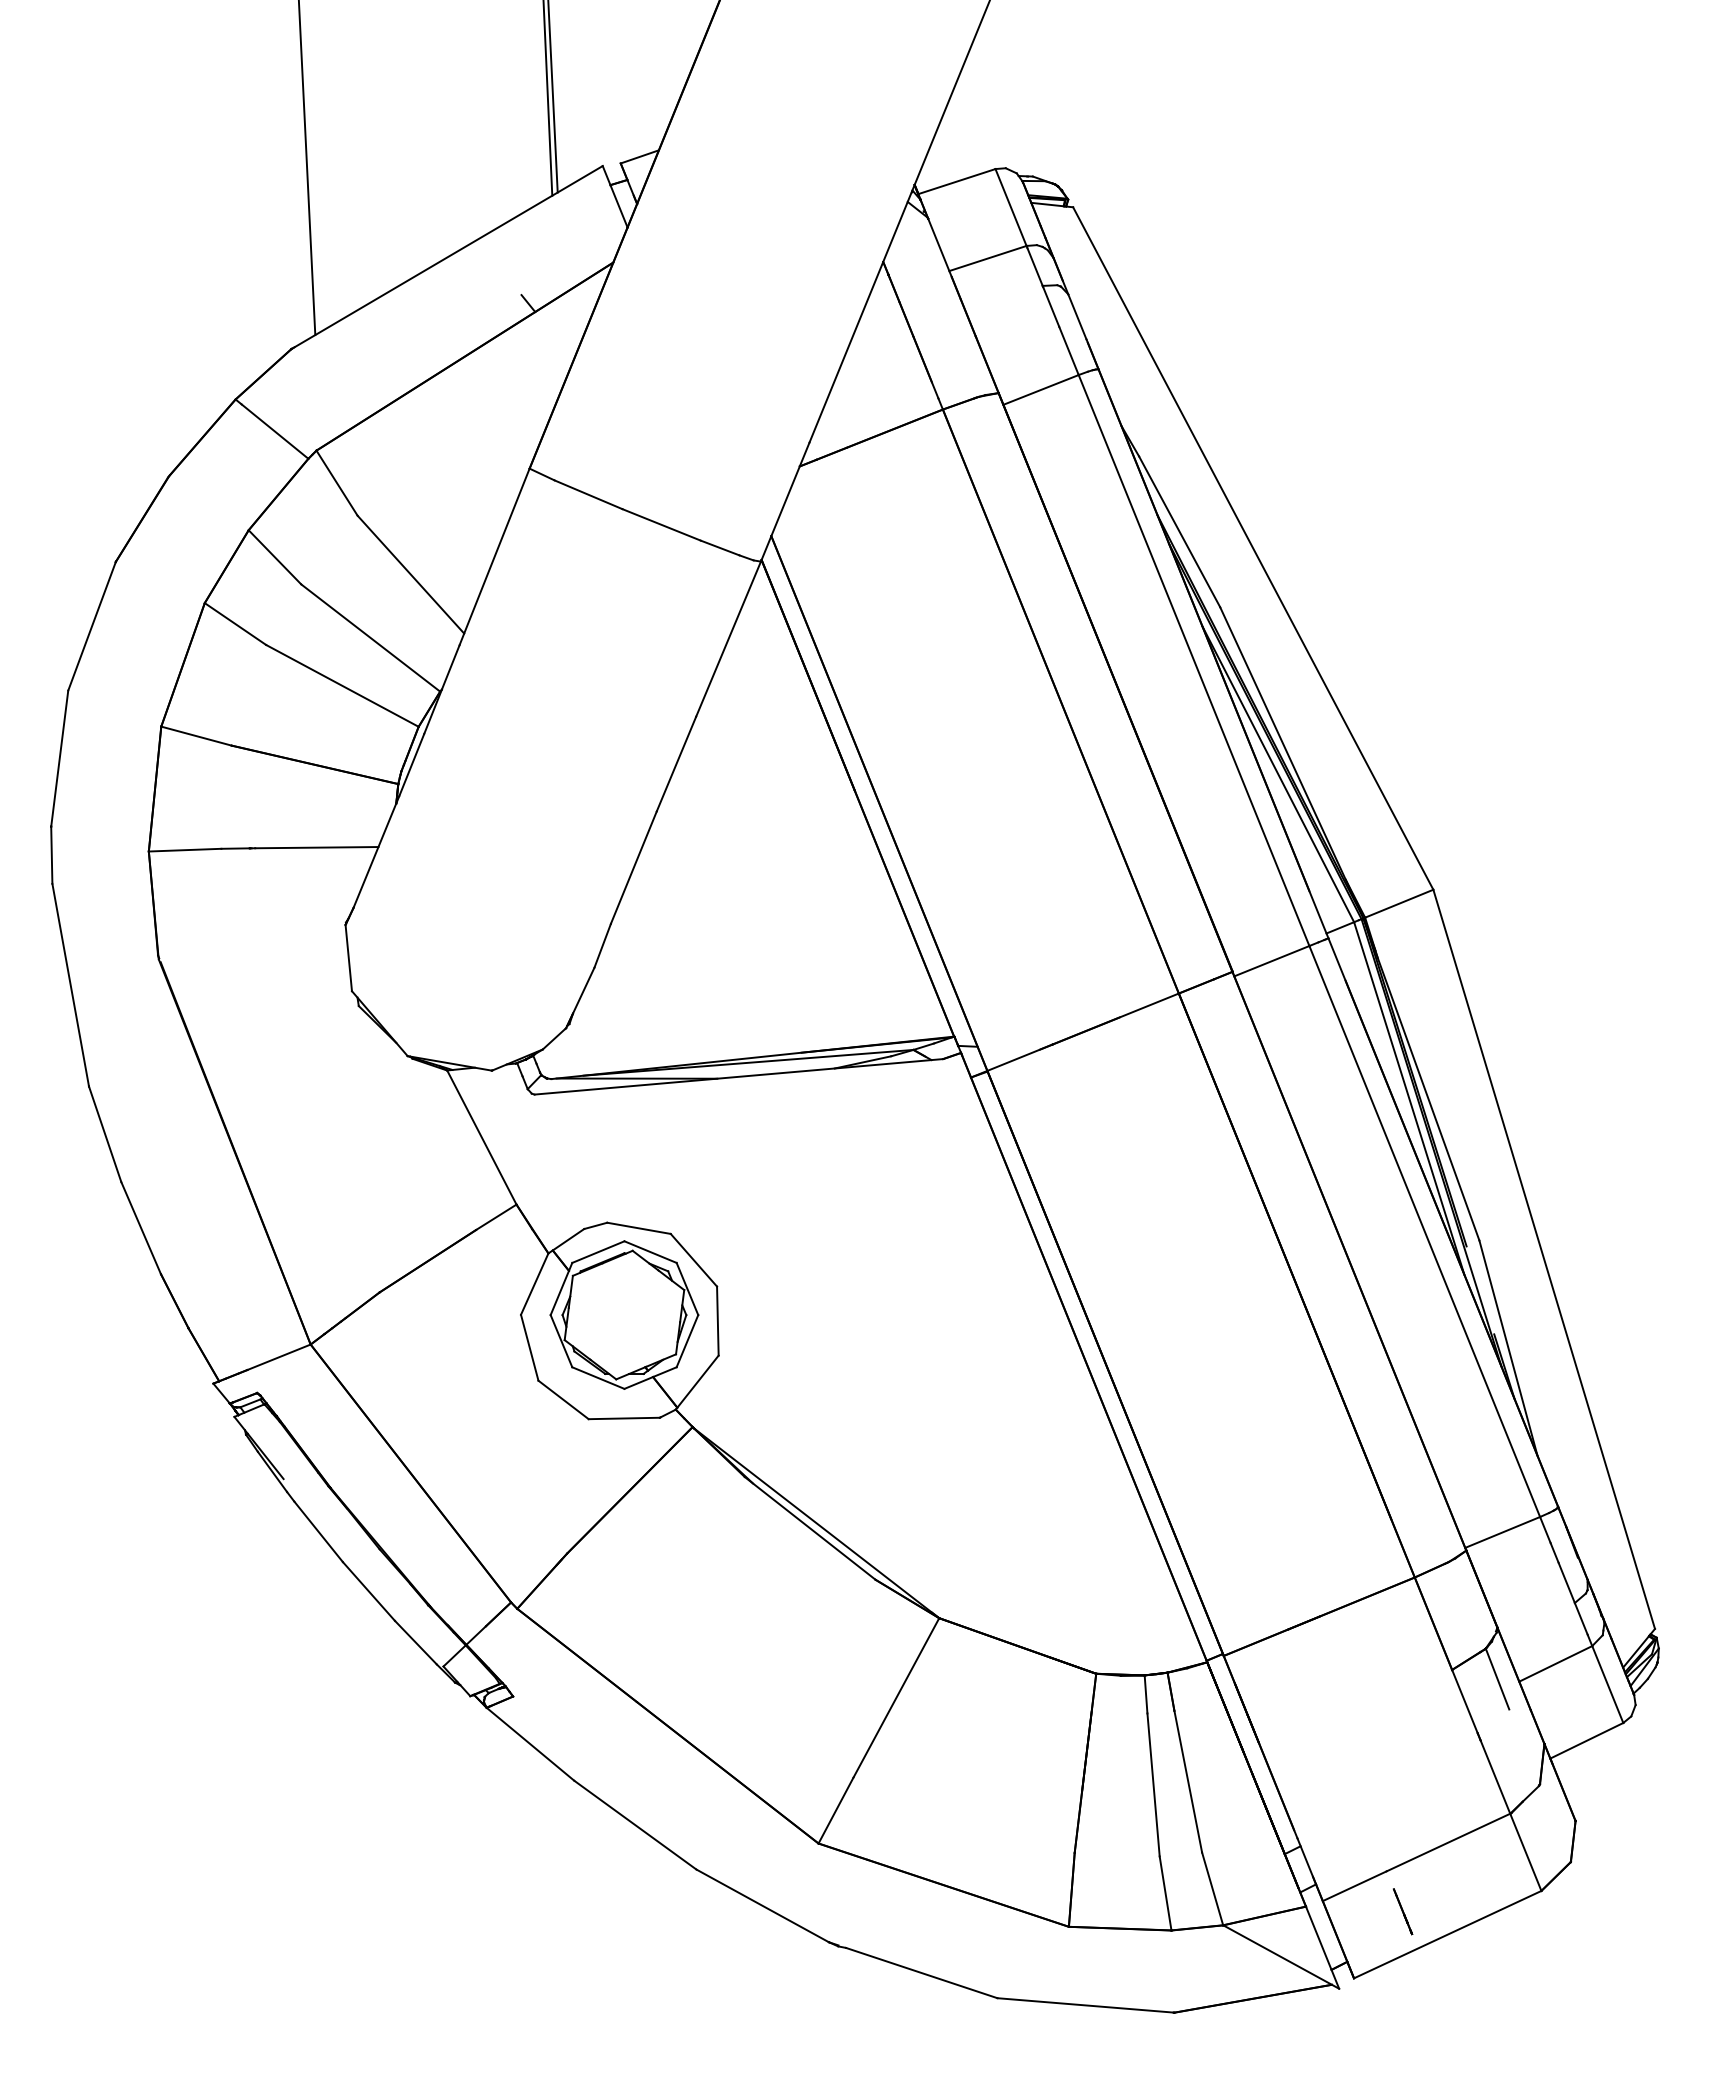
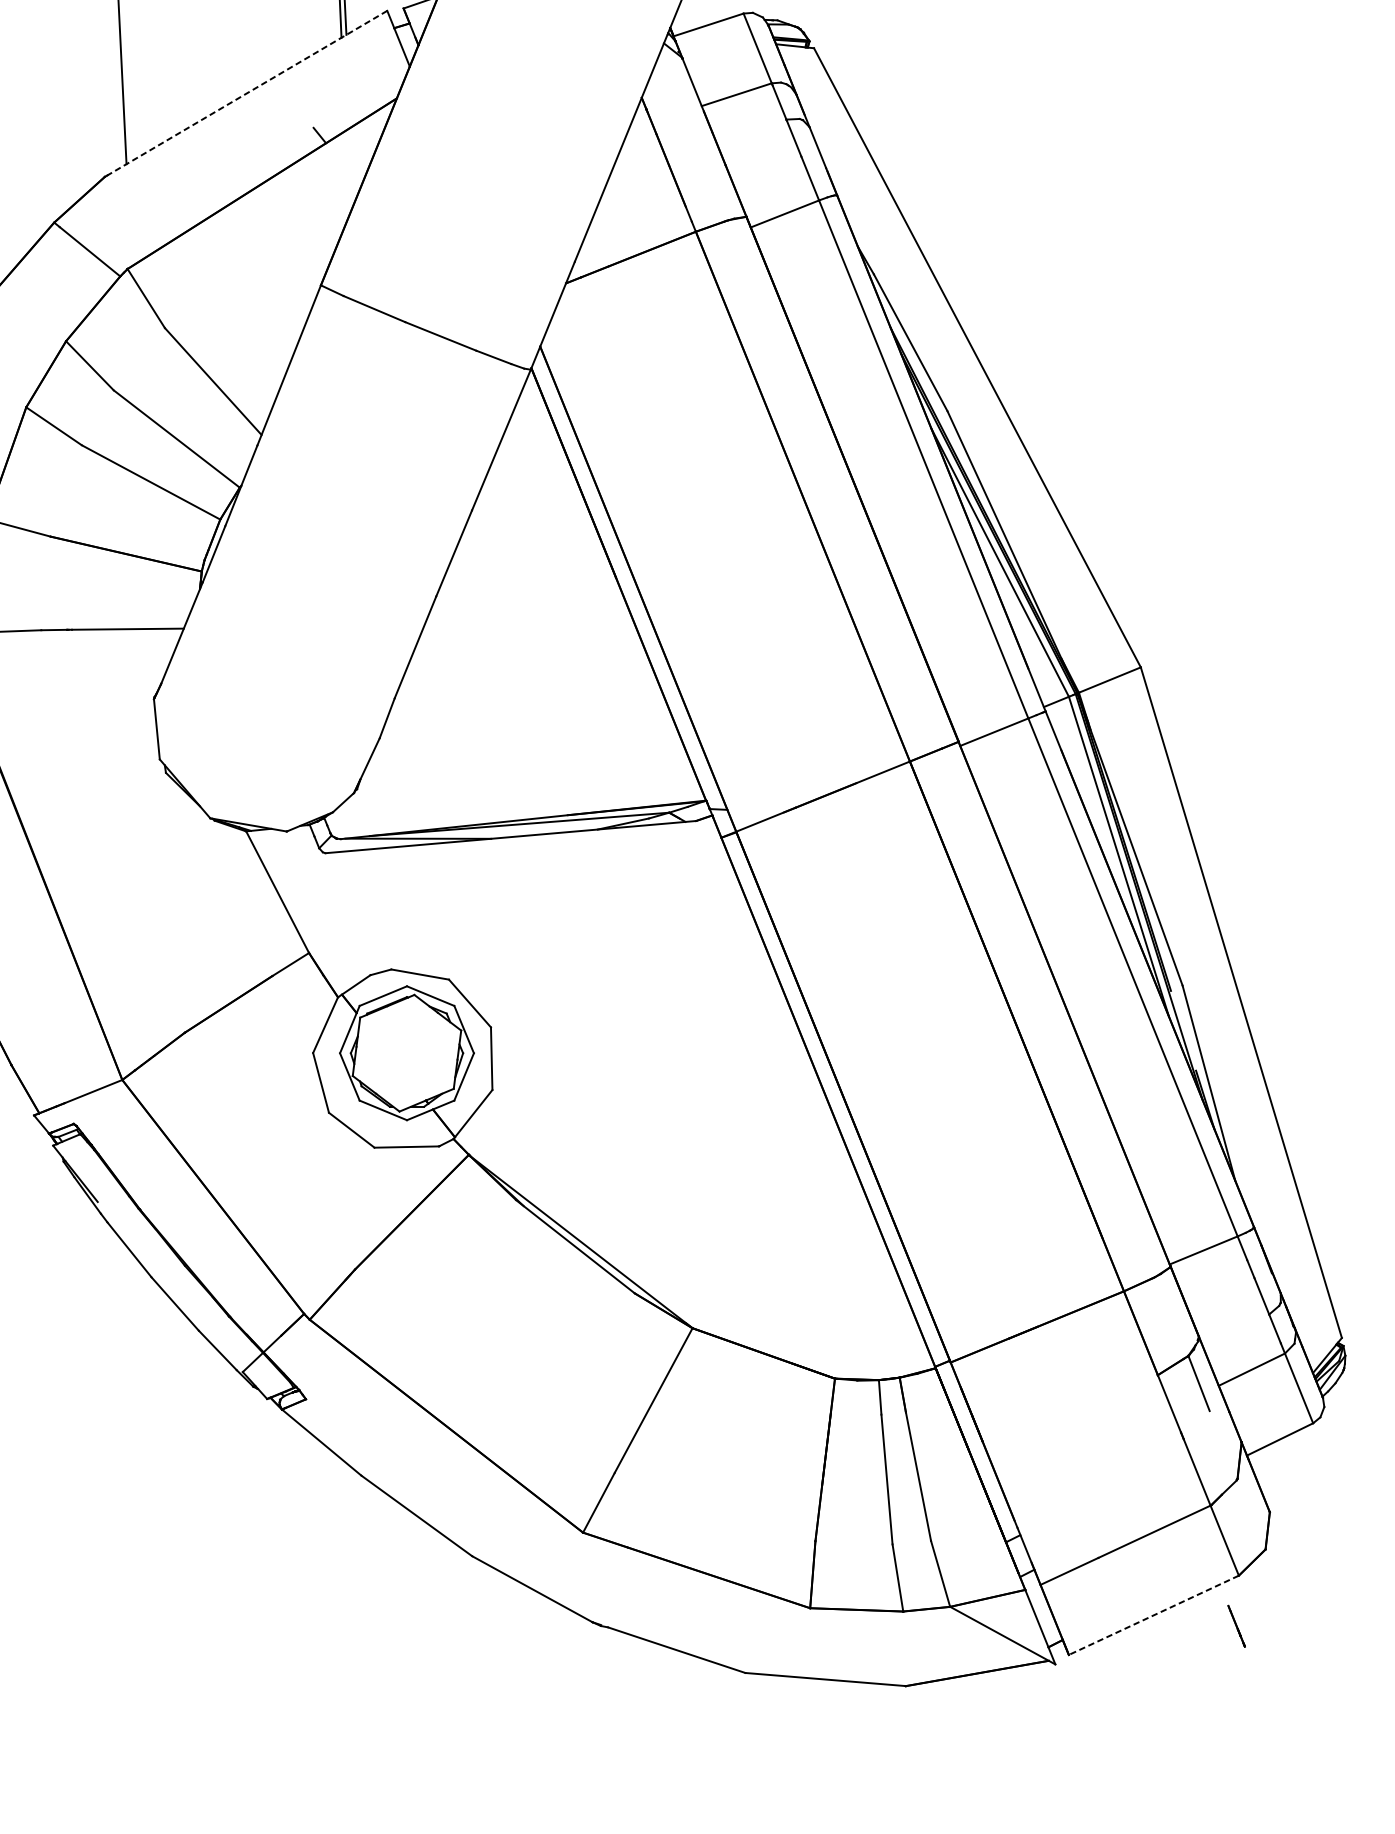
line: (447, 257) -> (246, 93), solid -> dashed
line: (1403, 1911) -> (1237, 1626), moved
line: (1447, 1934) -> (1153, 1615), solid -> dashed

